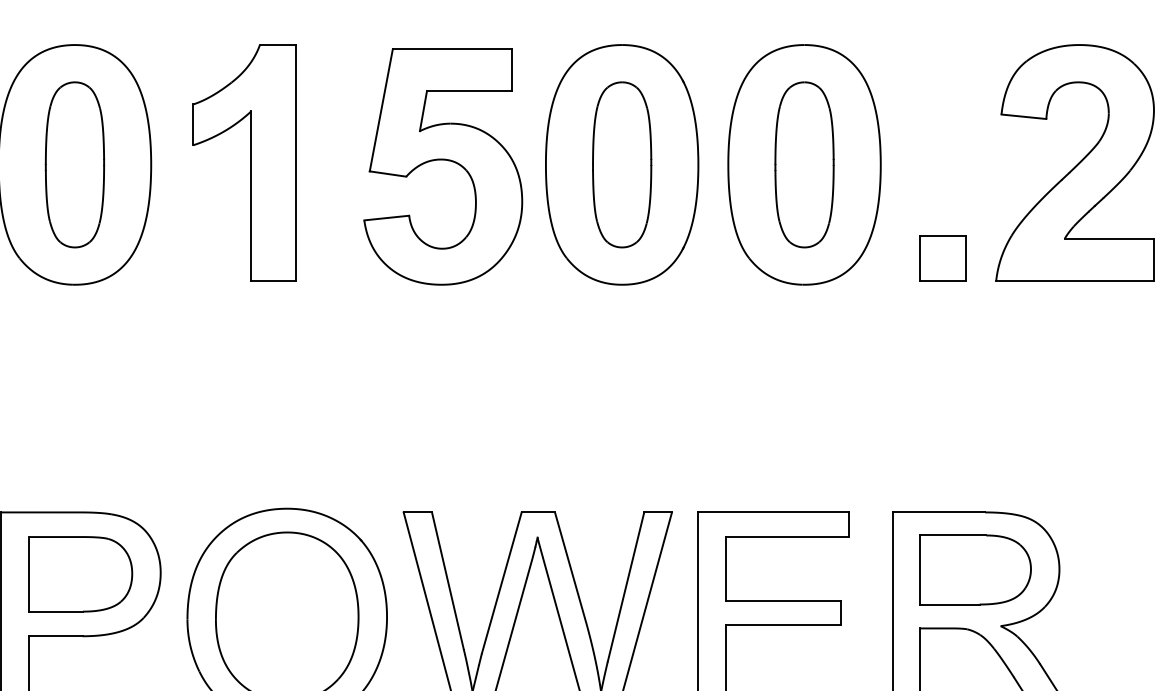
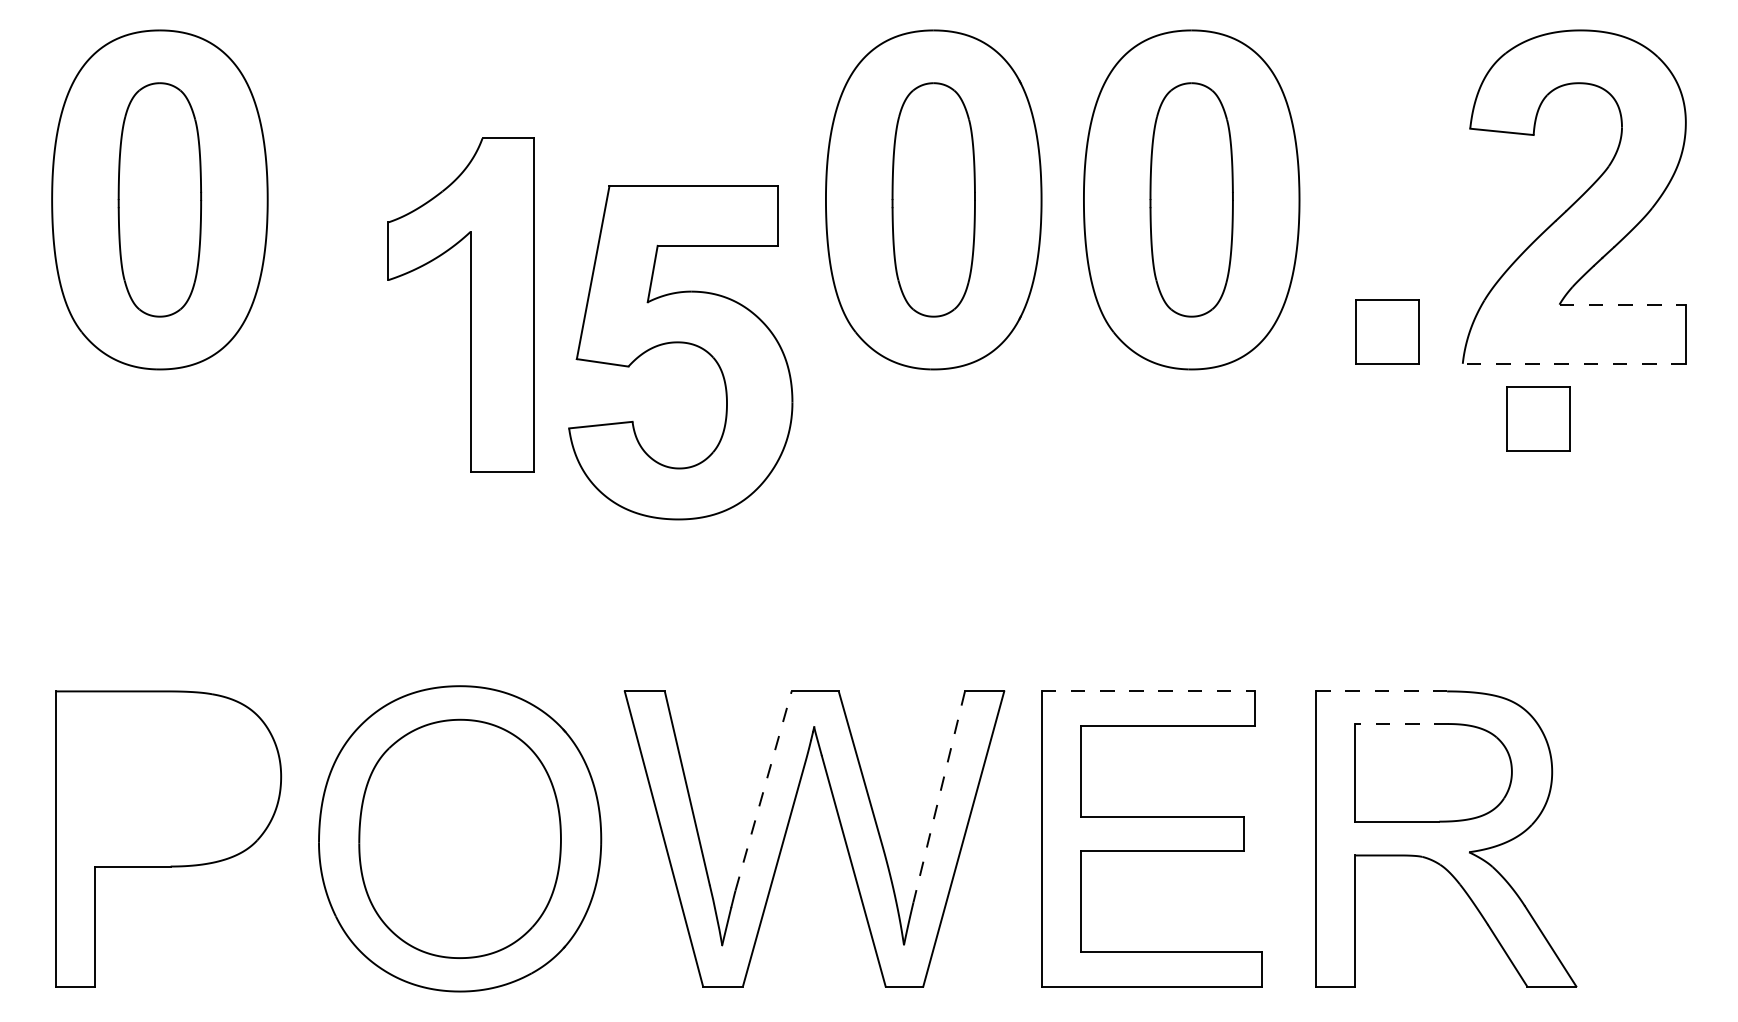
part: (443, 160) -> (680, 343), moved
part: (251, 162) -> (470, 304), moved
line: (1109, 238) -> (1623, 304), solid -> dashed
line: (1075, 280) -> (1574, 363), solid -> dashed
part: (1049, 319) -> (1538, 418), added
line: (774, 512) -> (1148, 691), solid -> dashed
line: (939, 512) -> (1382, 691), solid -> dashed
line: (953, 535) -> (1402, 724), solid -> dashed
part: (80, 573) -> (167, 778), removed
line: (501, 583) -> (763, 791), solid -> dashed
line: (626, 586) -> (939, 796), solid -> dashed

